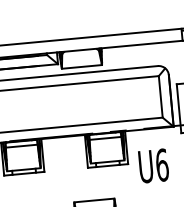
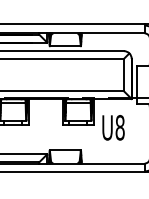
text: (161, 164) -> (119, 127), U6 -> U8

